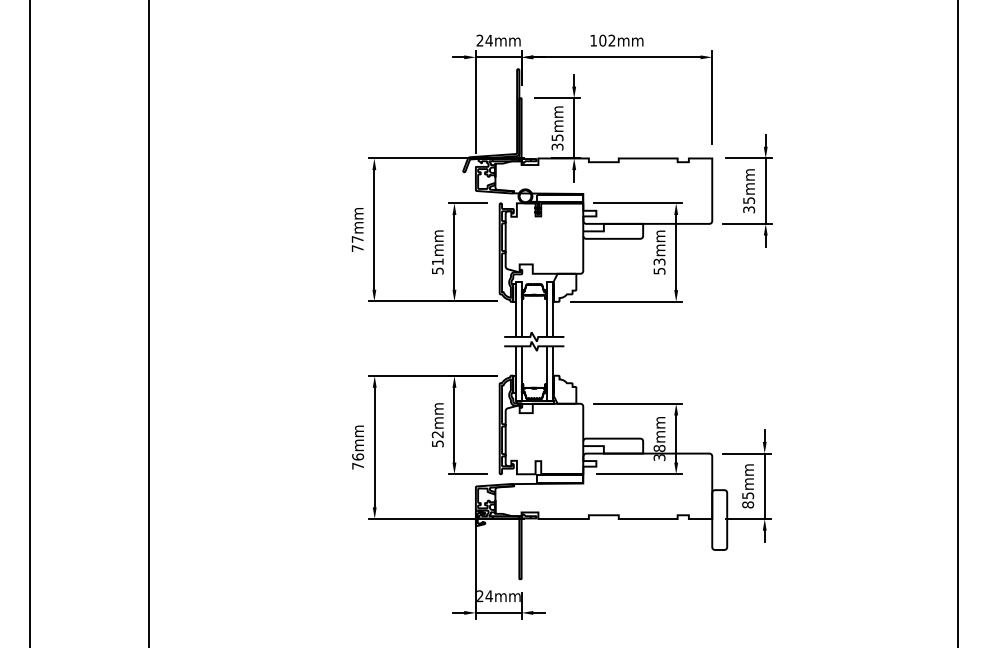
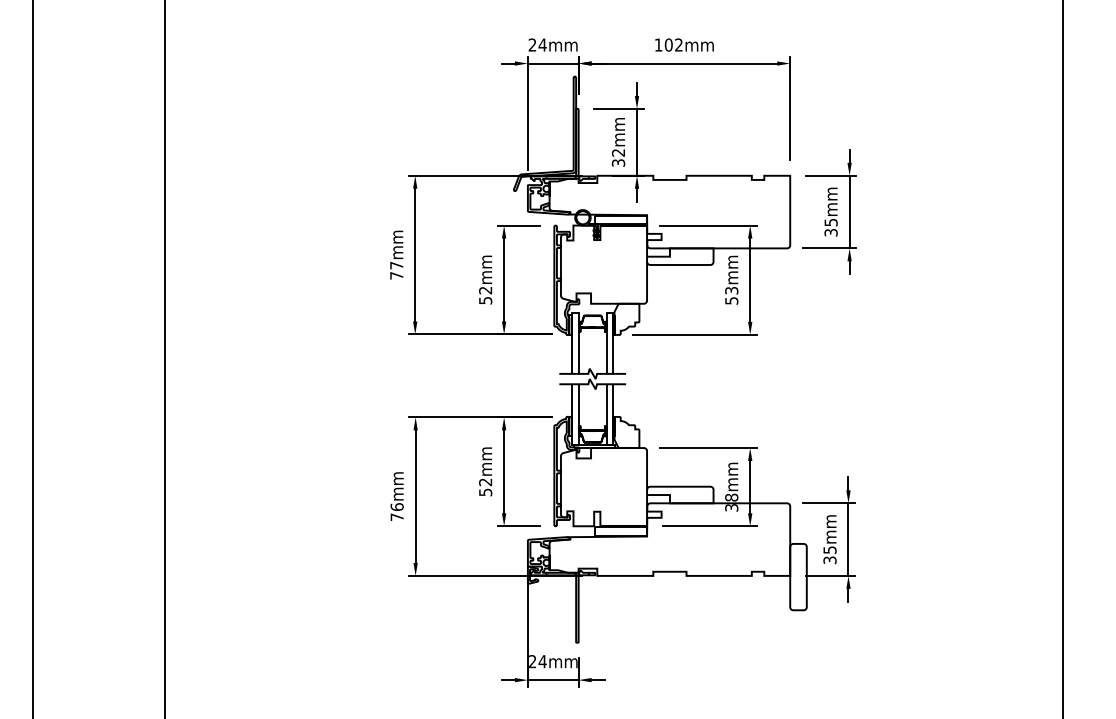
text: (557, 137) -> (618, 152), 35mm -> 32mm
text: (437, 261) -> (485, 290), 51mm -> 52mm
text: (748, 504) -> (830, 559), 85mm -> 35mm

